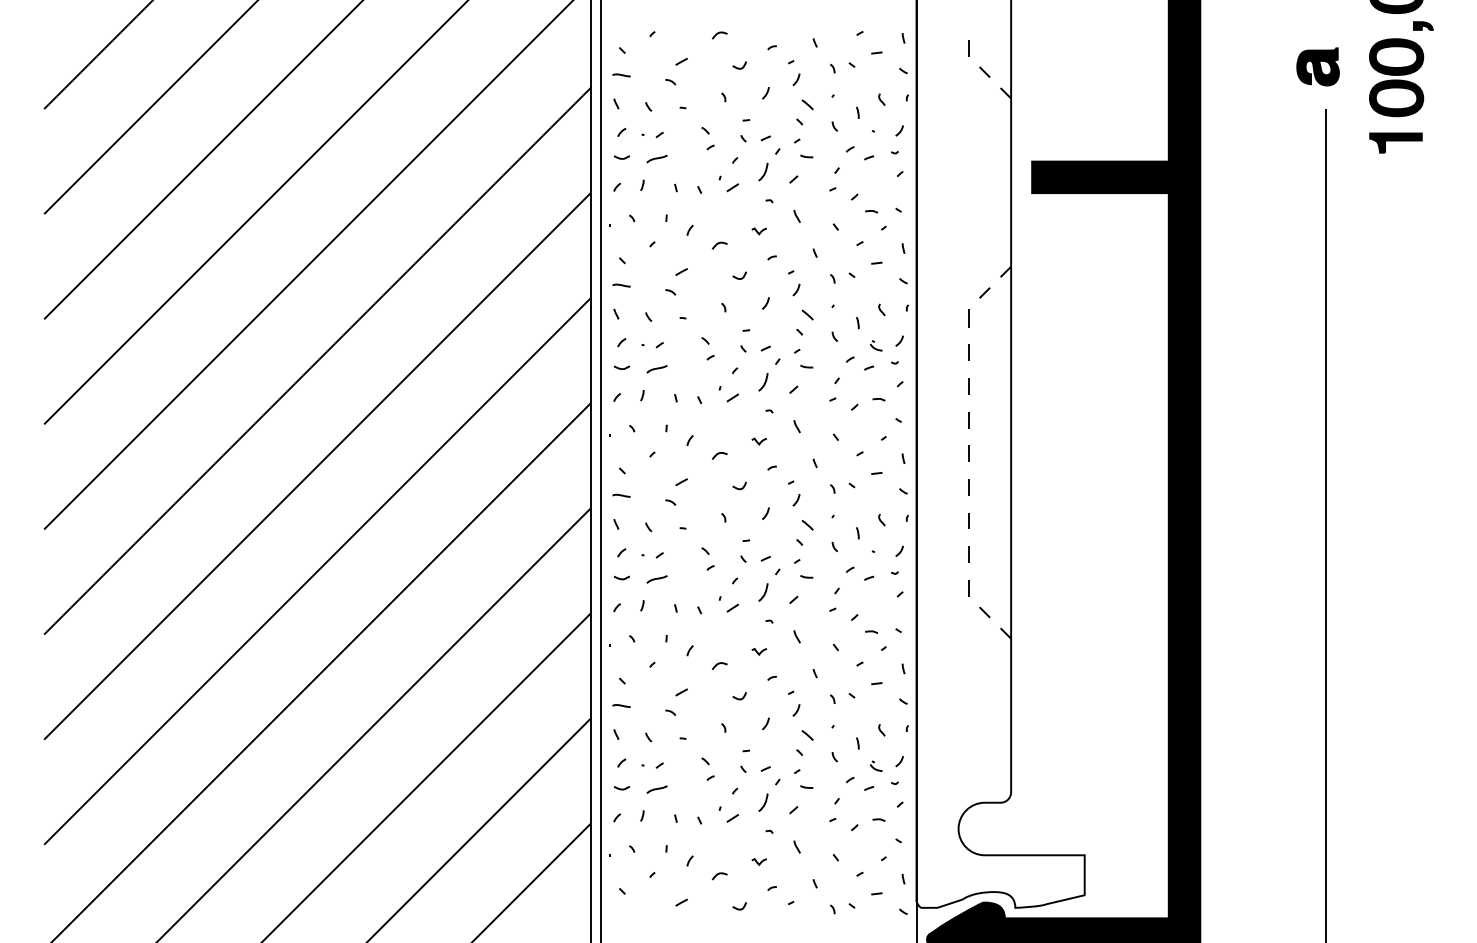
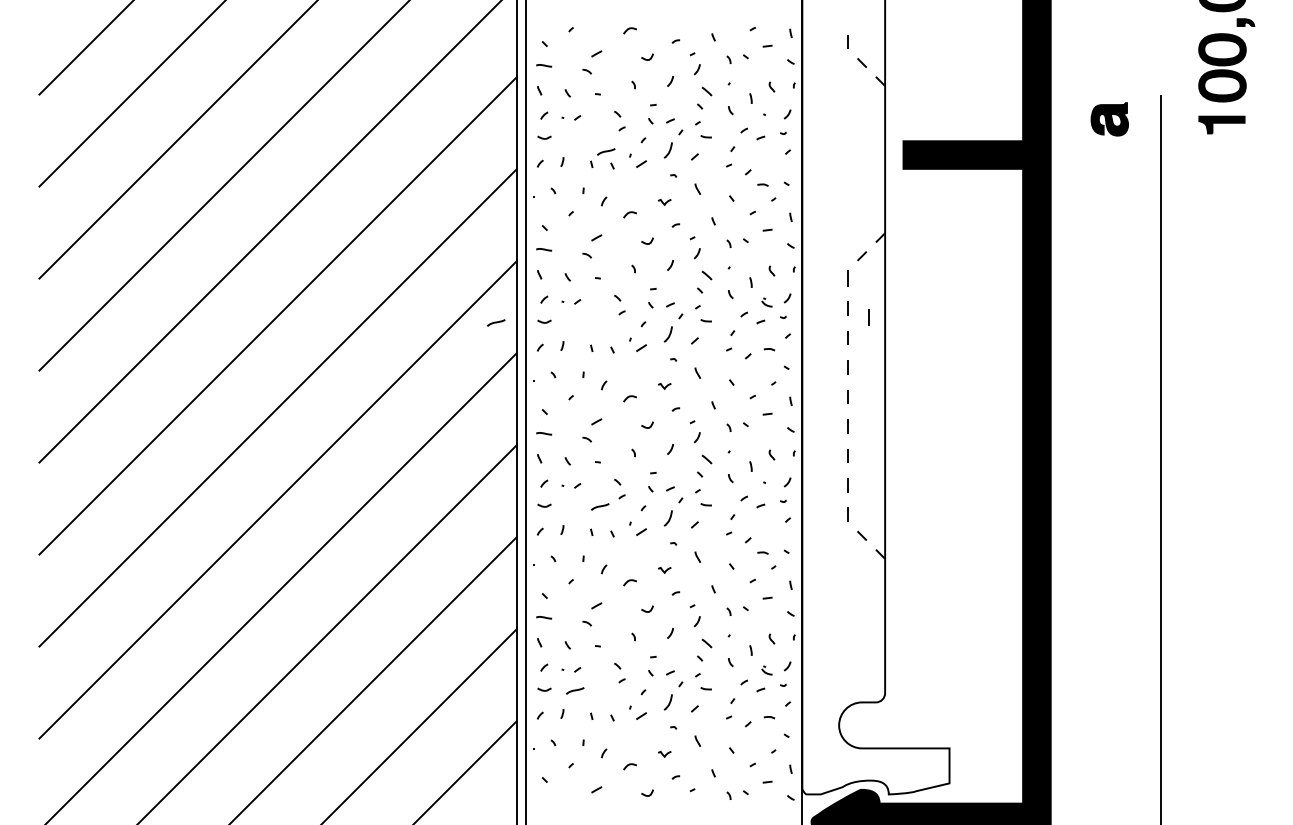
part: (1317, 67) -> (1109, 119), moved
line: (657, 158) -> (606, 151), moved
line: (992, 362) -> (868, 317), added
line: (657, 368) -> (496, 322), moved
line: (657, 578) -> (600, 506), moved

